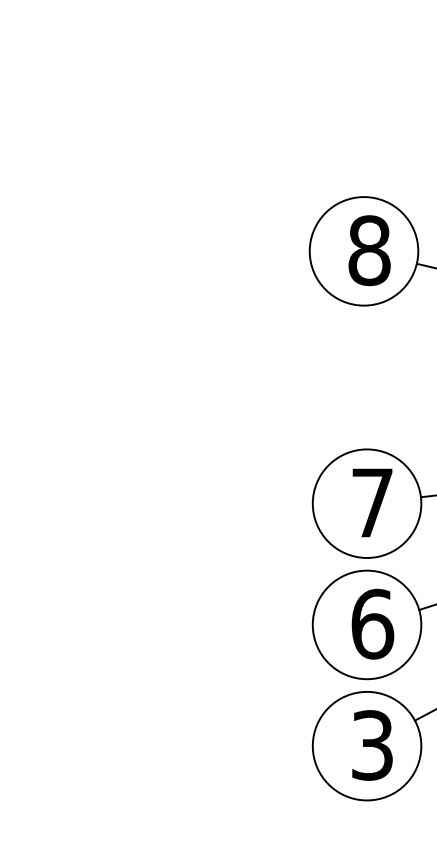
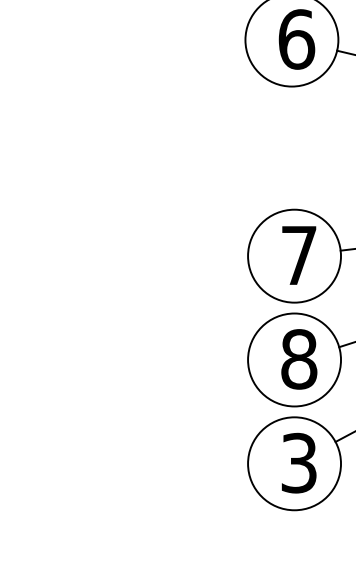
text: (369, 250) -> (296, 39), 8 -> 6
text: (372, 623) -> (299, 358), 6 -> 8

